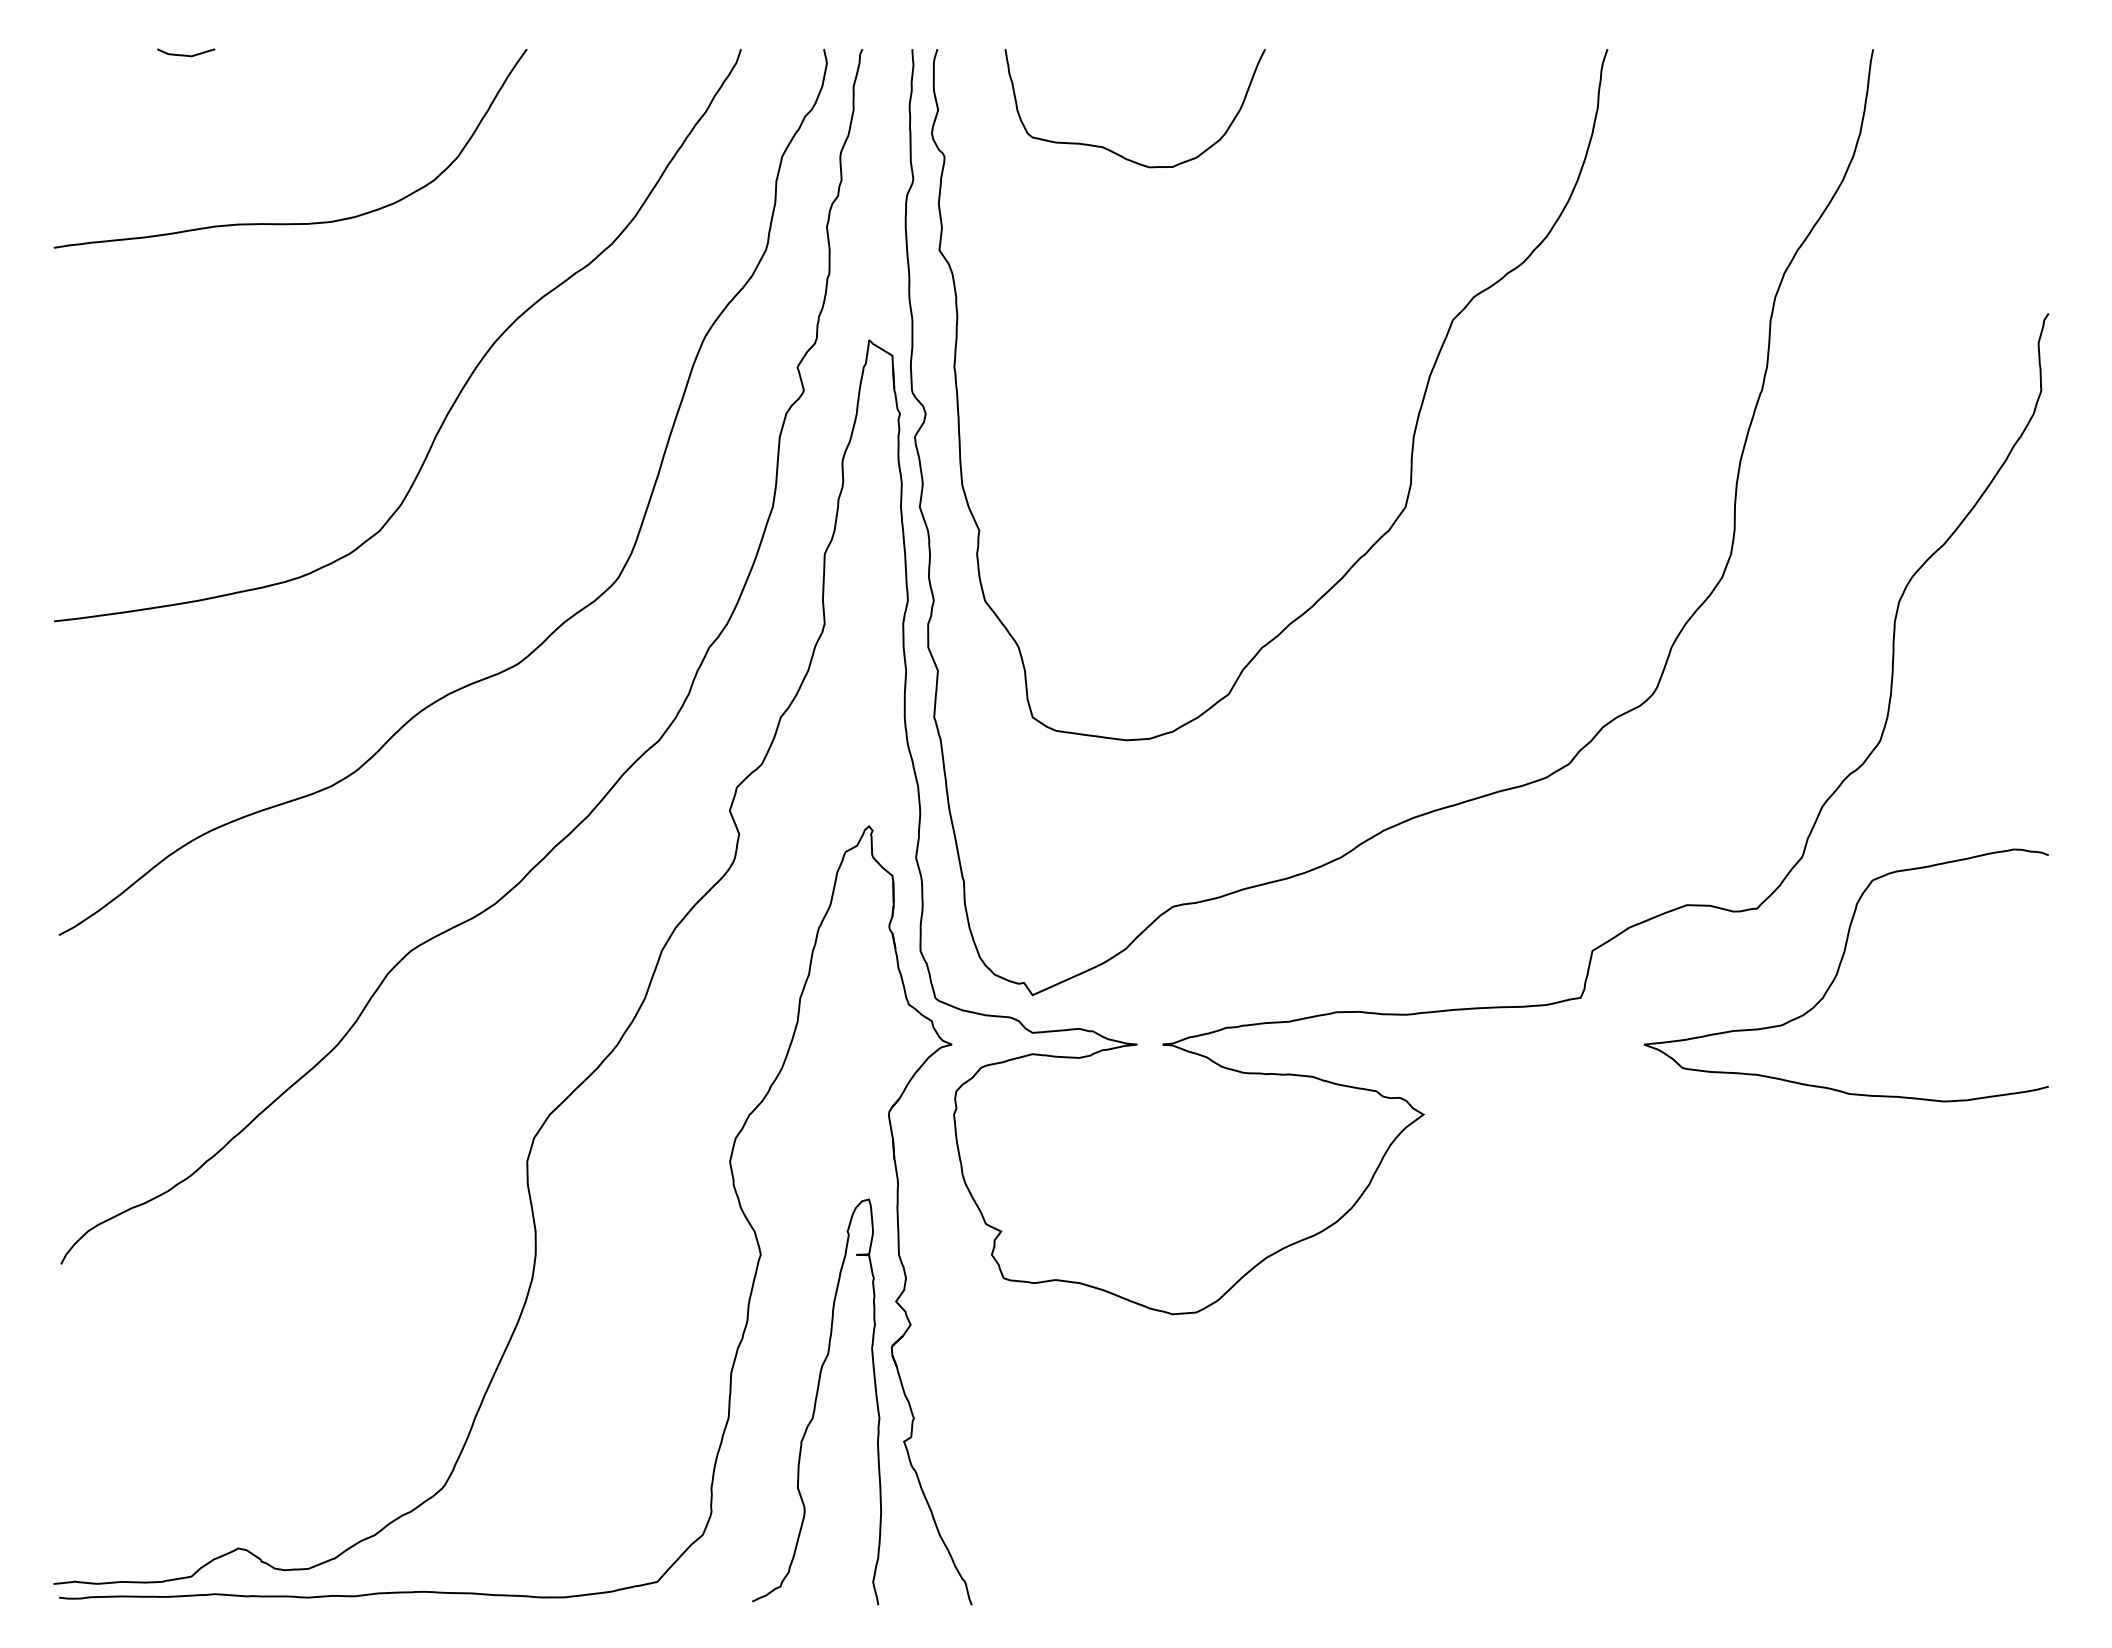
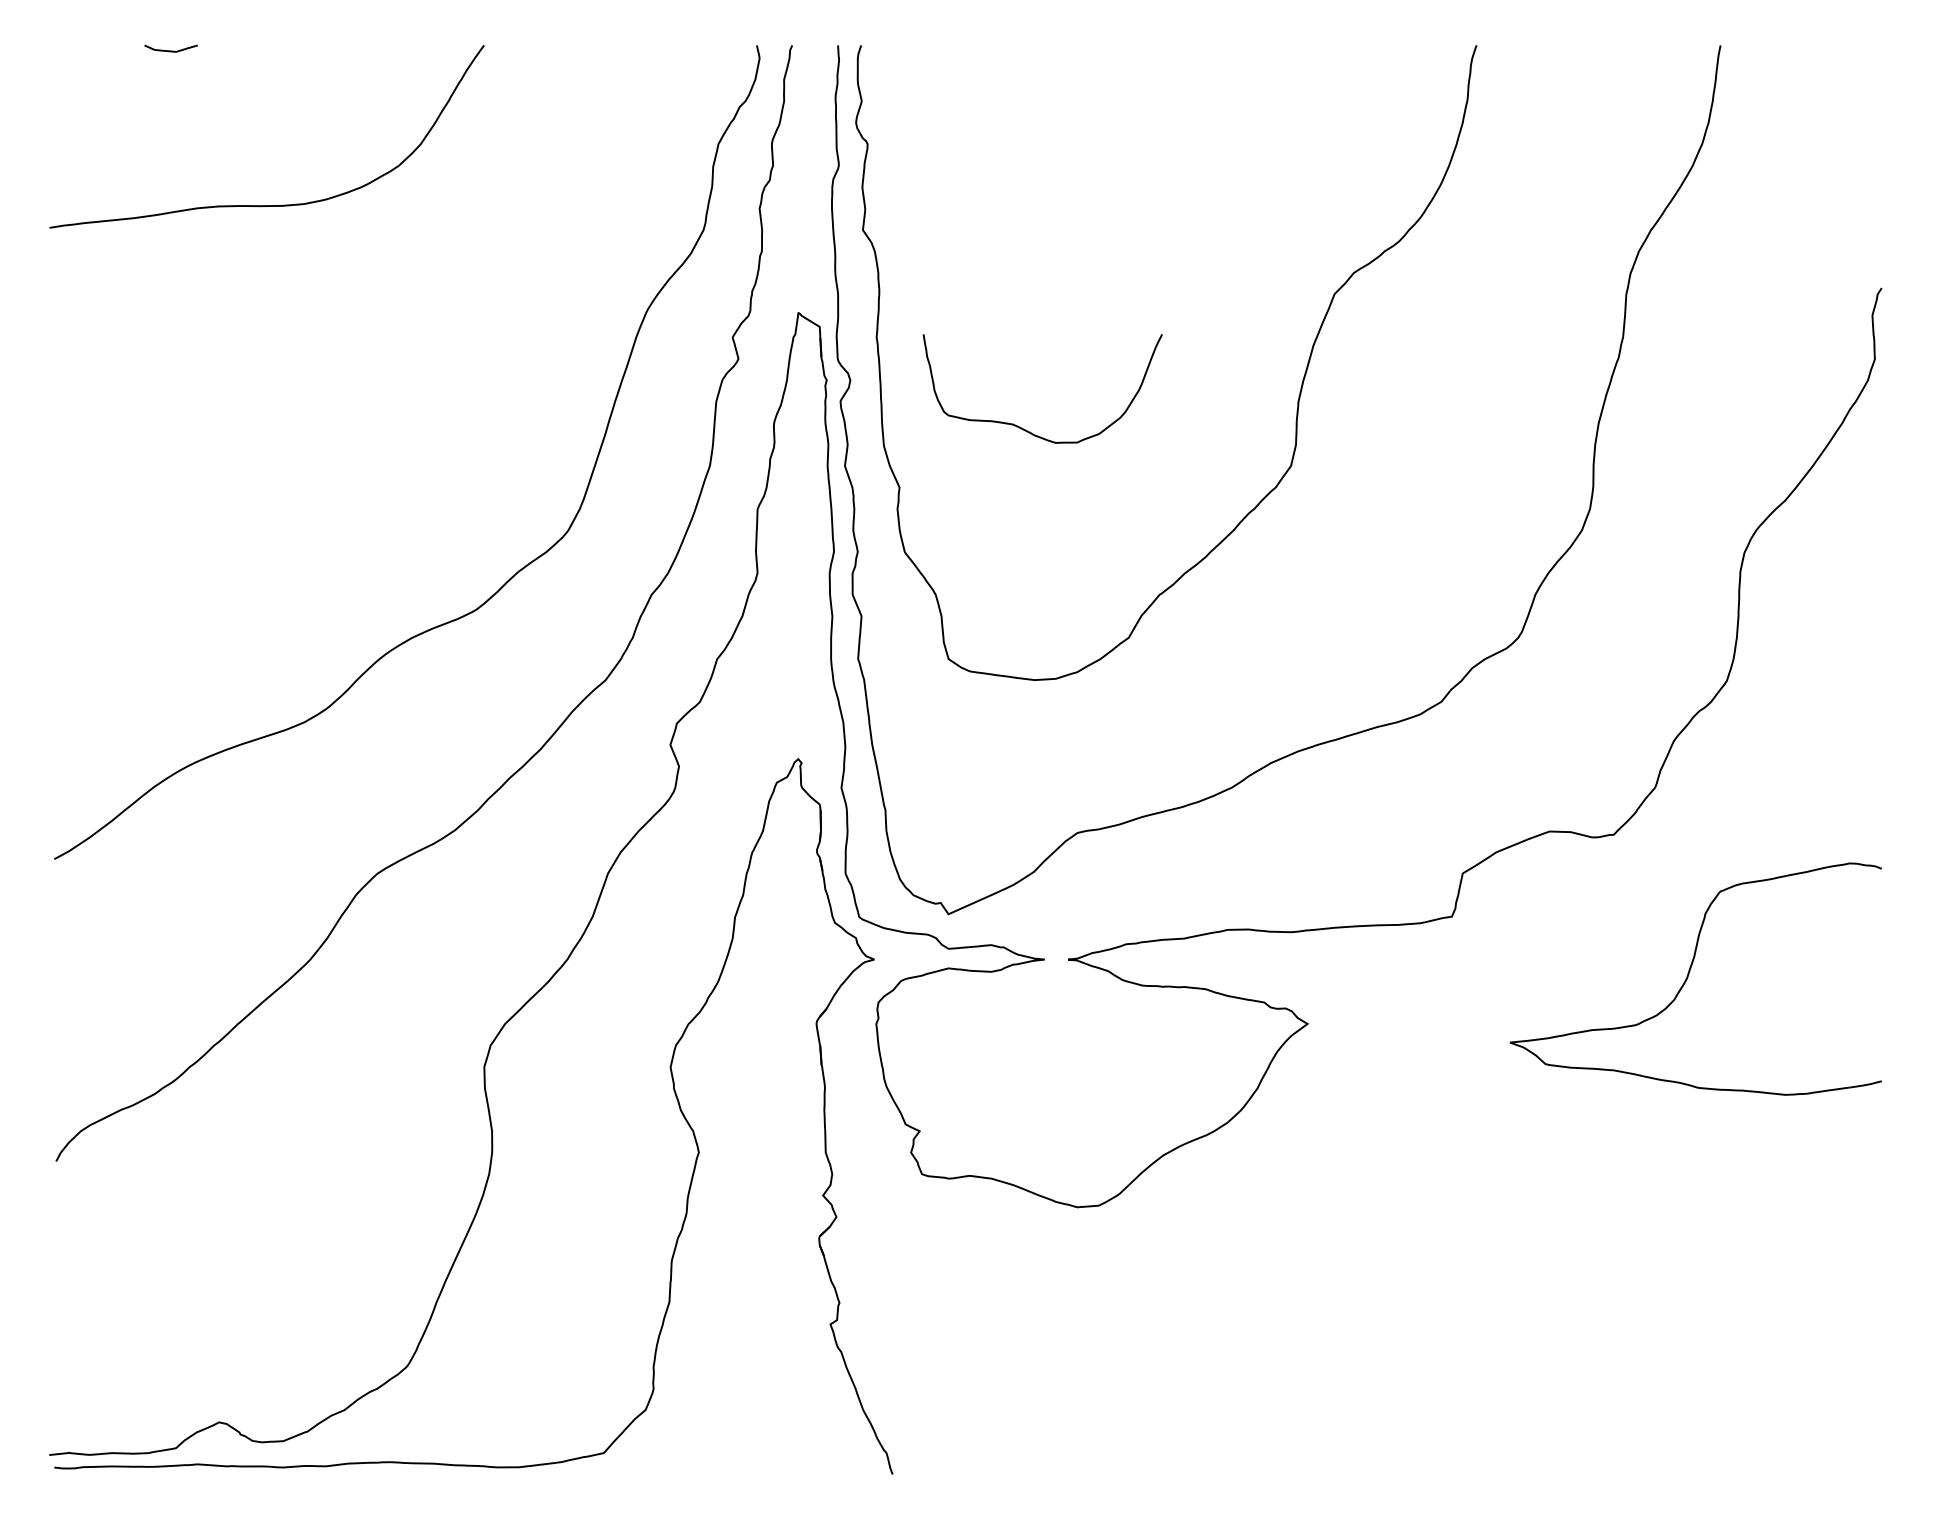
curve: (1114, 151) -> (1023, 428), moved
curve: (466, 380) -> (428, 349), removed
part: (1838, 973) -> (1688, 977), moved
curve: (817, 1401) -> (750, 1287), removed

